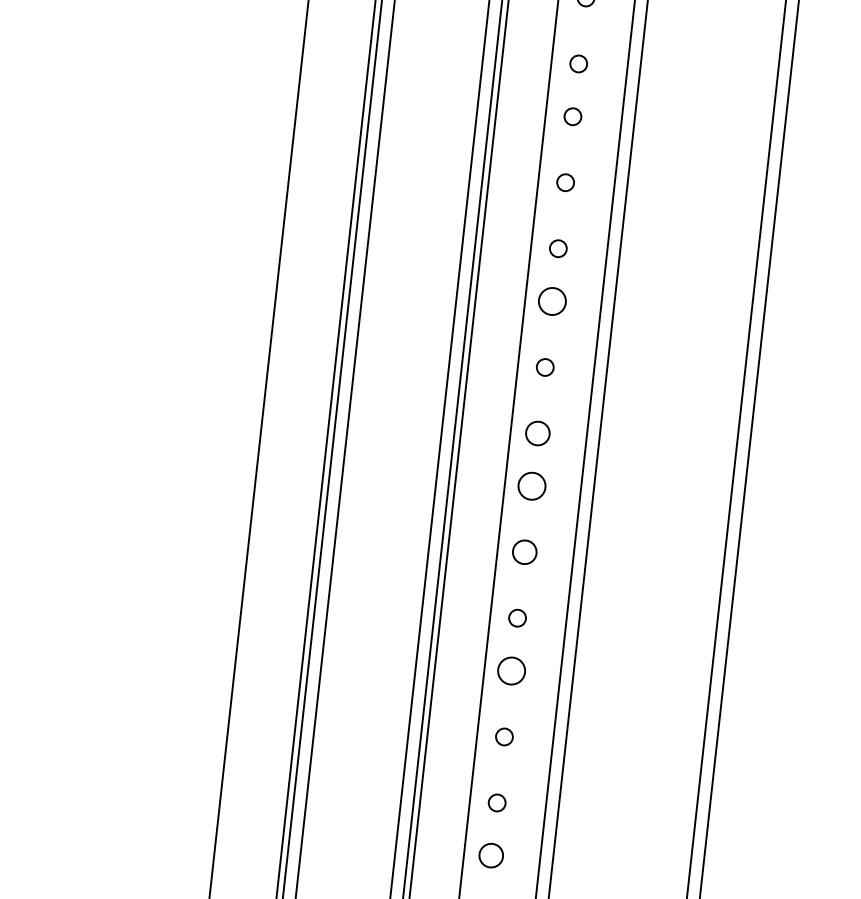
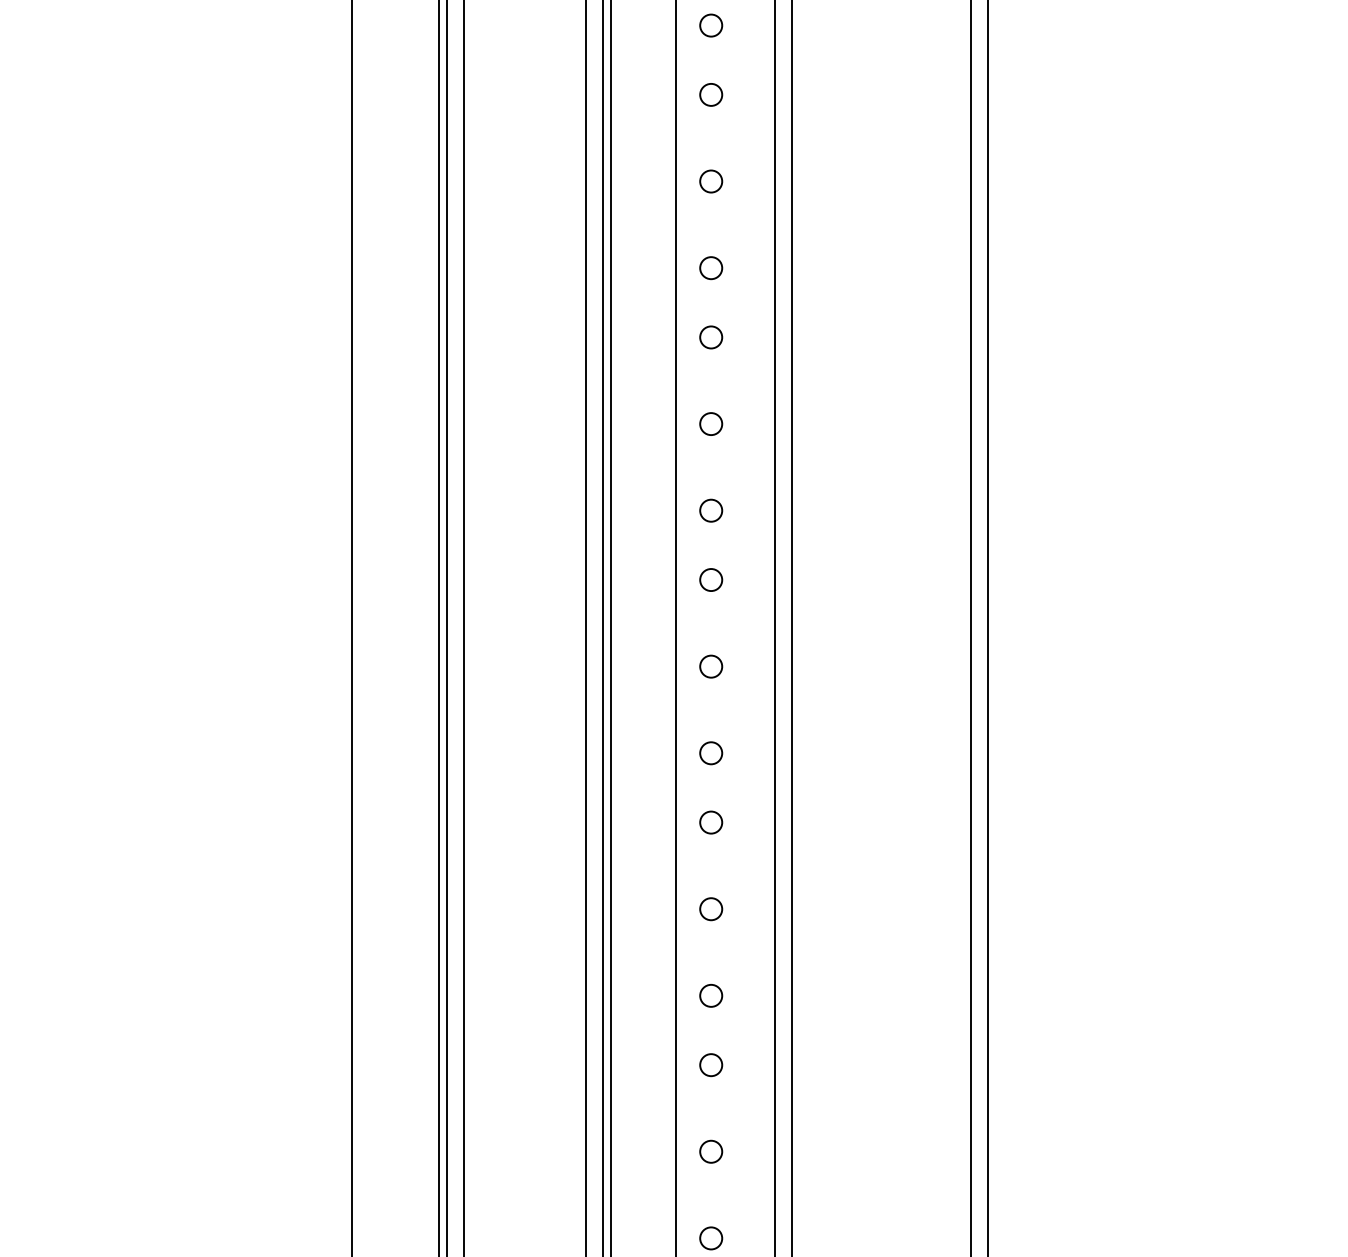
circle: (552, 301) -> (711, 337), size x0.62
circle: (538, 433) -> (711, 510), size x0.71
circle: (532, 485) -> (711, 579), size x0.62
circle: (525, 552) -> (711, 666), size x0.71
circle: (511, 670) -> (711, 822), size x0.62
circle: (491, 856) -> (711, 1065), size x0.71

